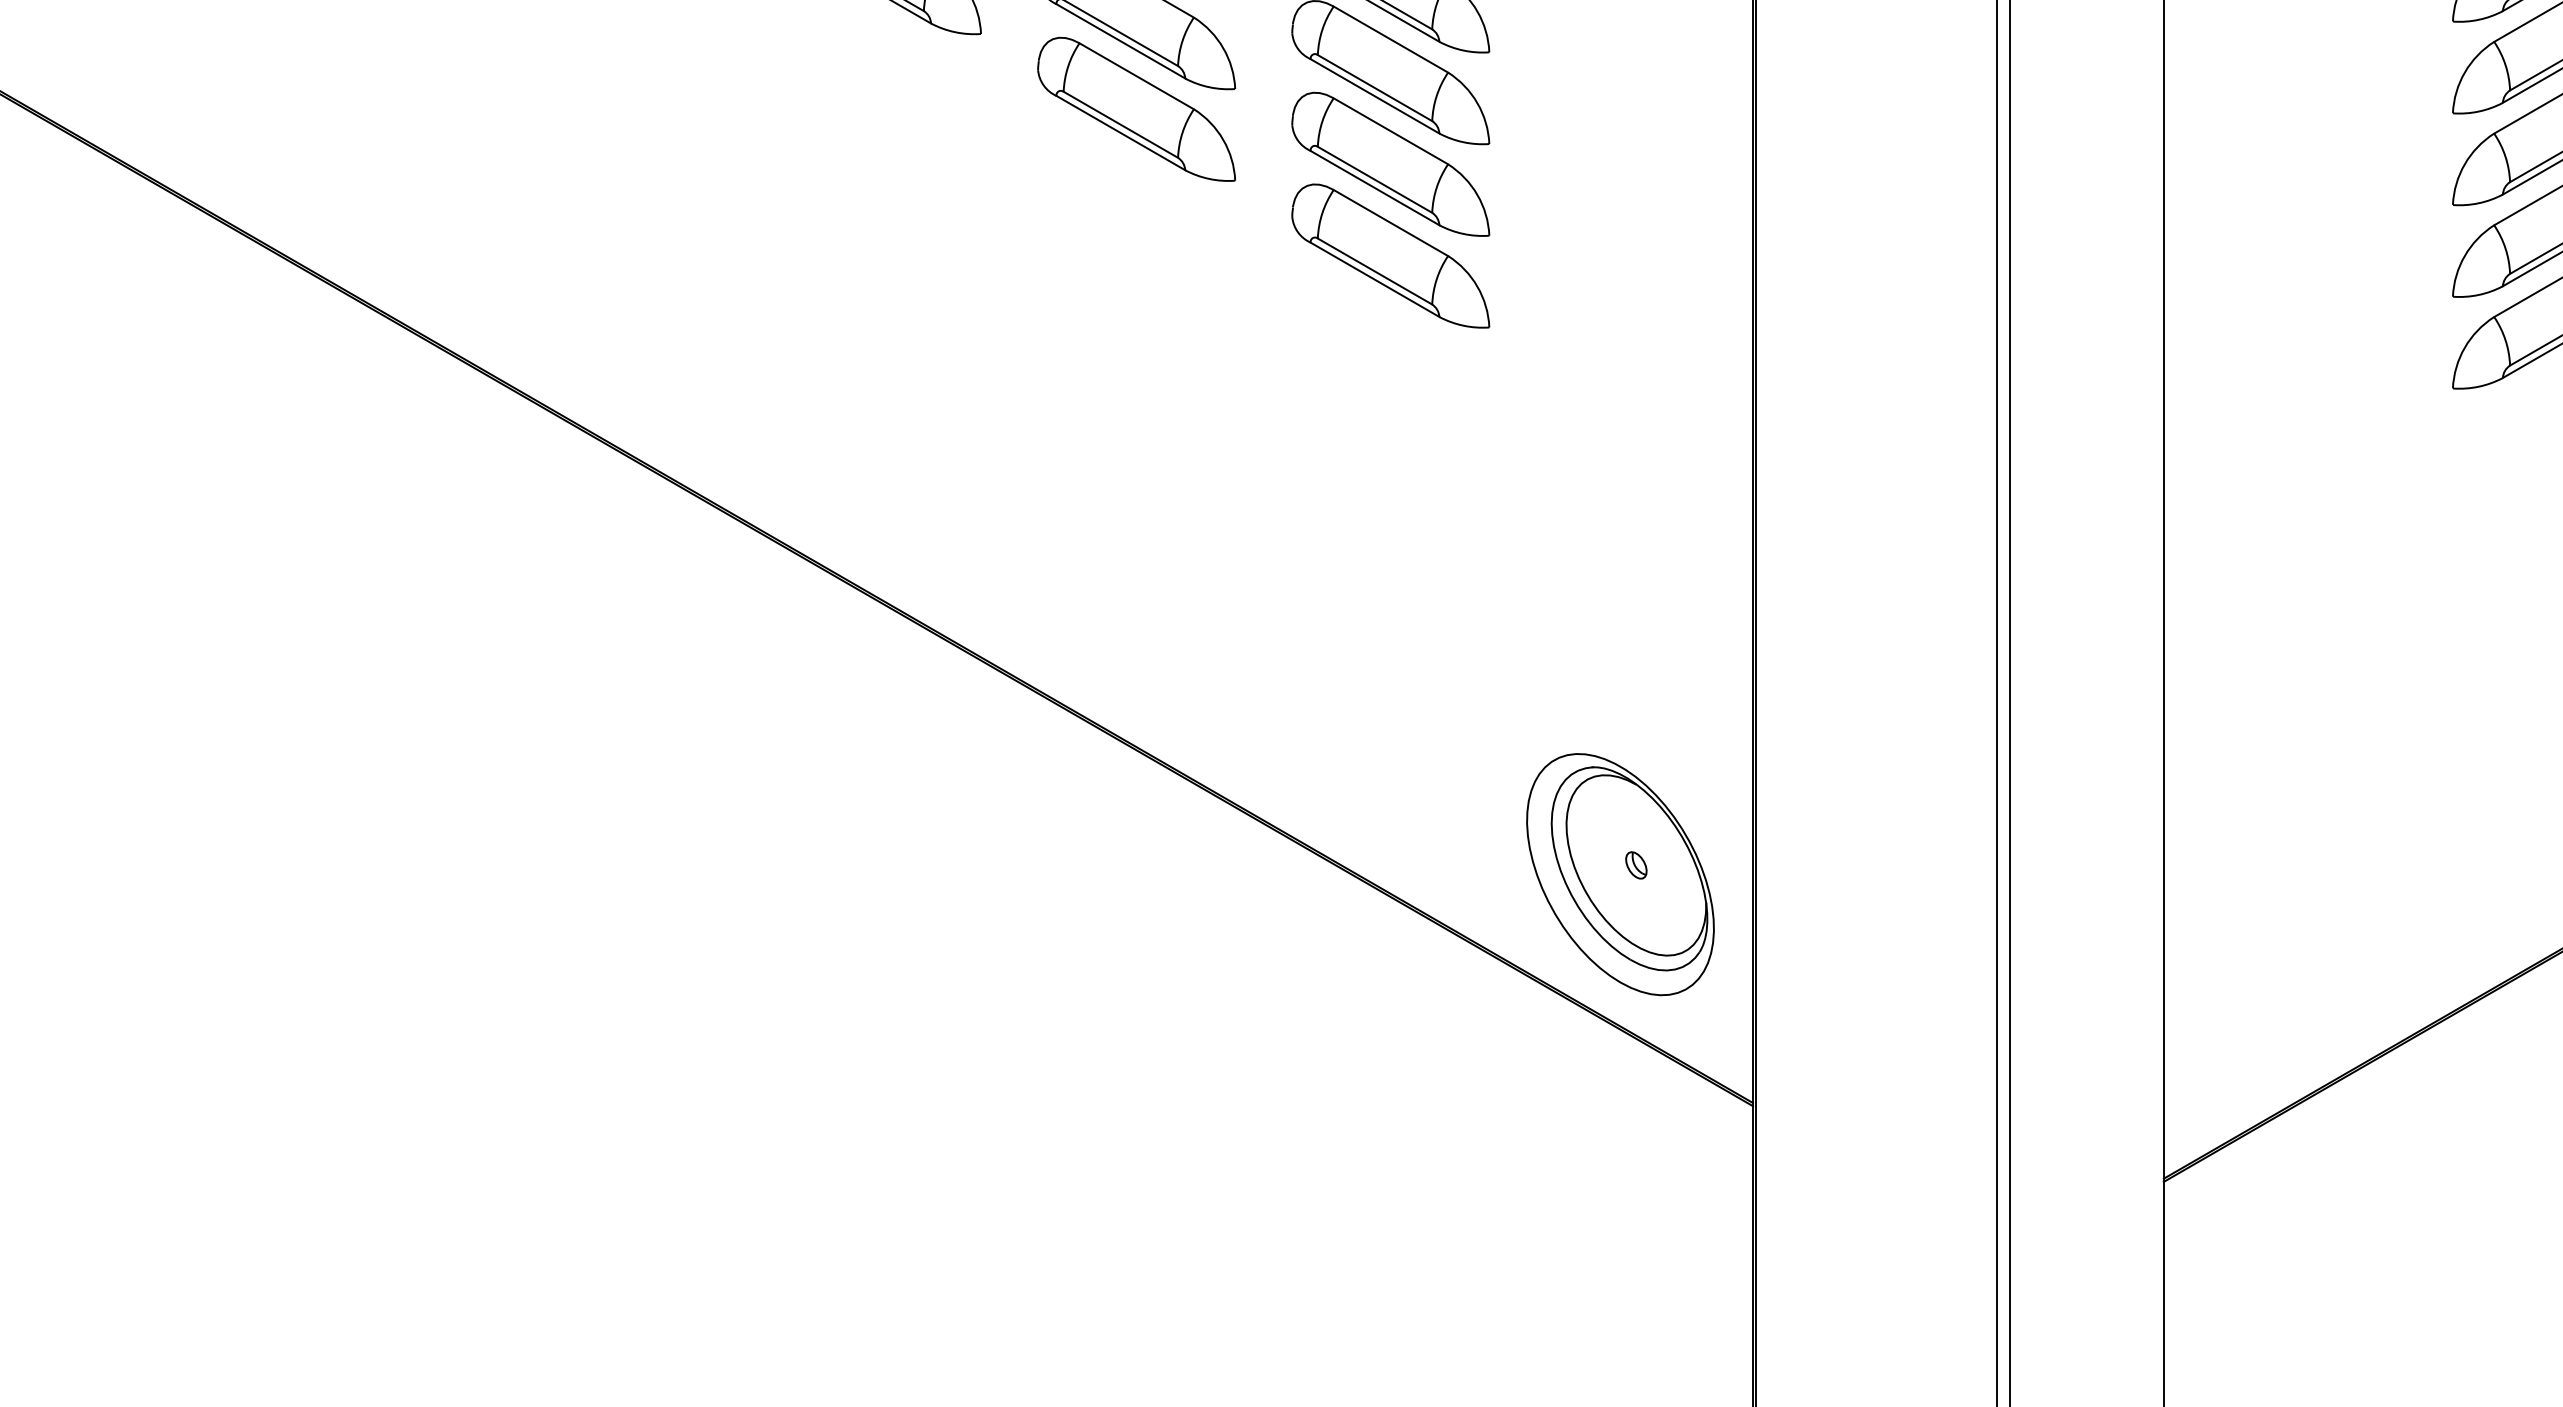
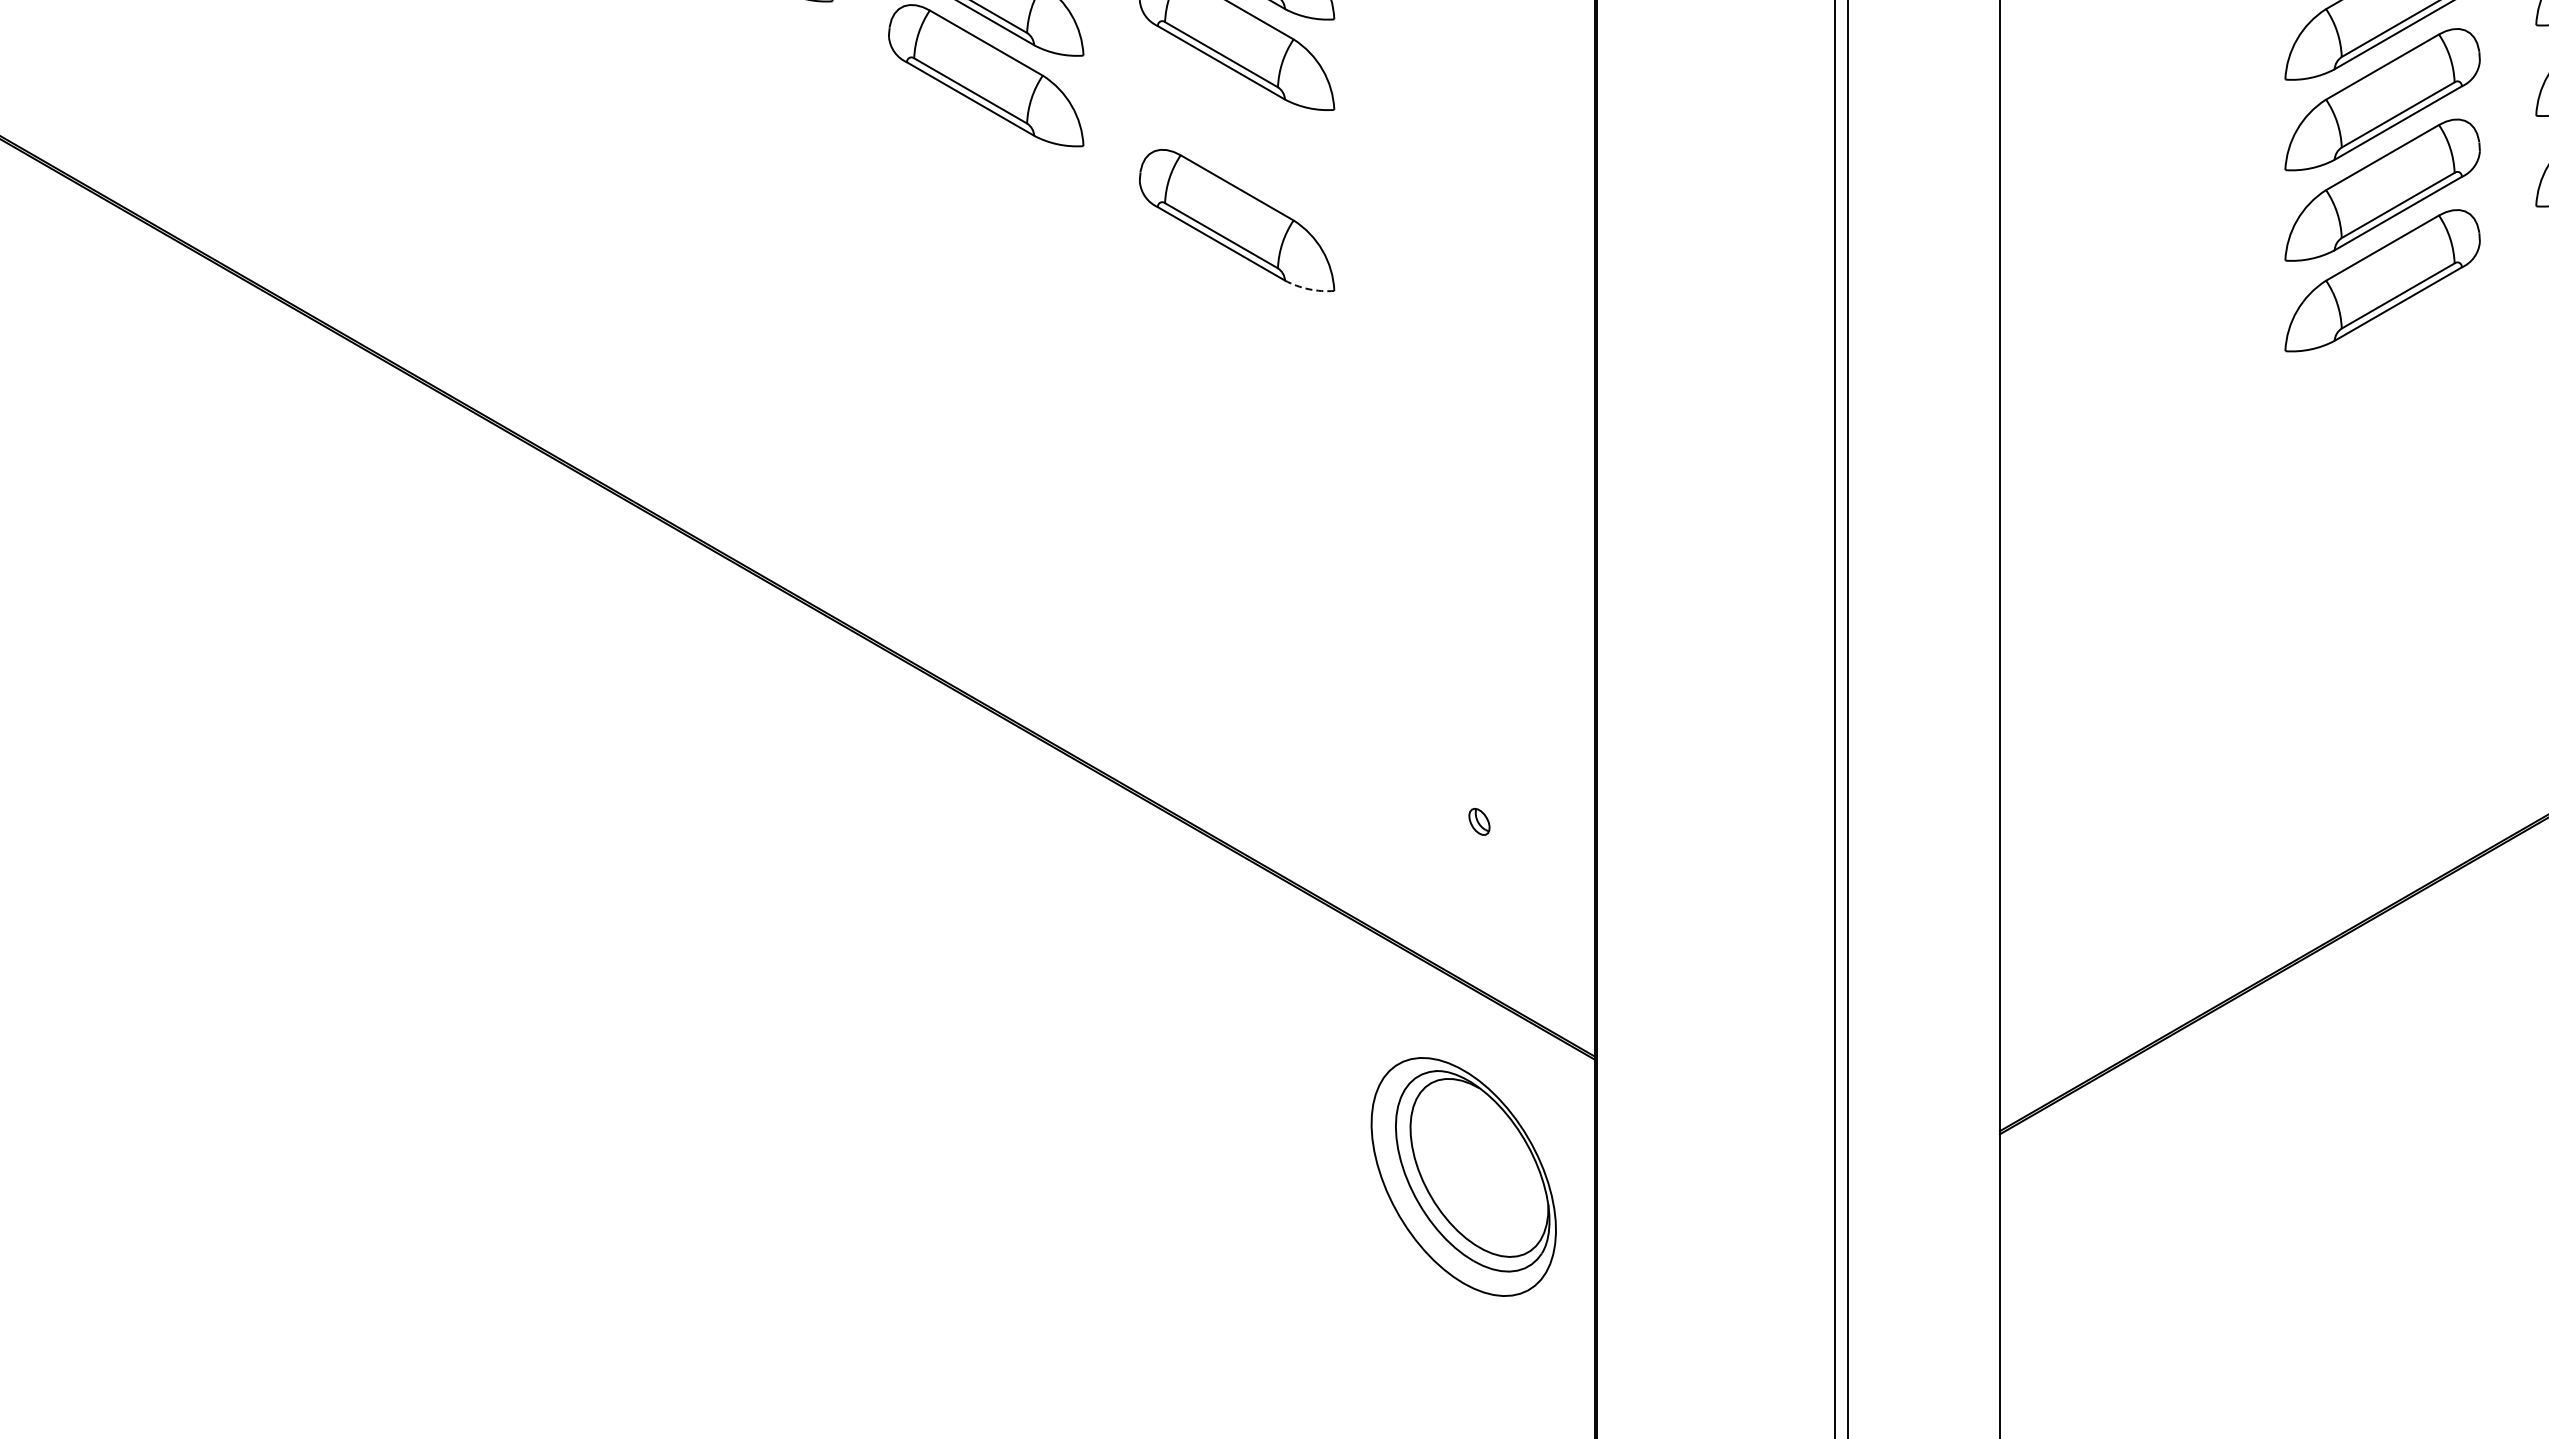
part: (1391, 163) -> (1237, 129), removed
arc: (1463, 325) -> (1308, 289), solid -> dashed
part: (1620, 874) -> (1463, 1176), moved

